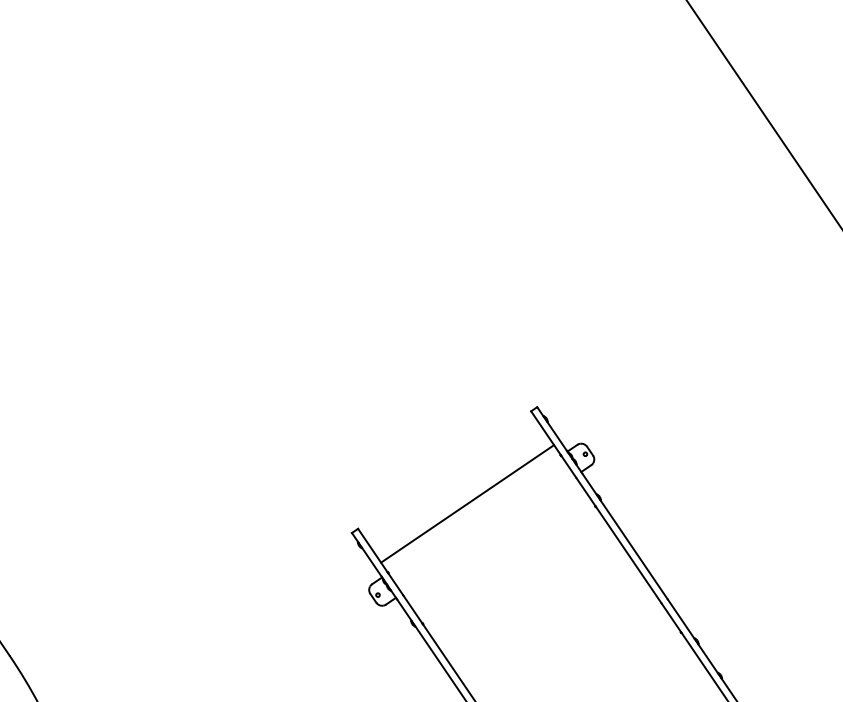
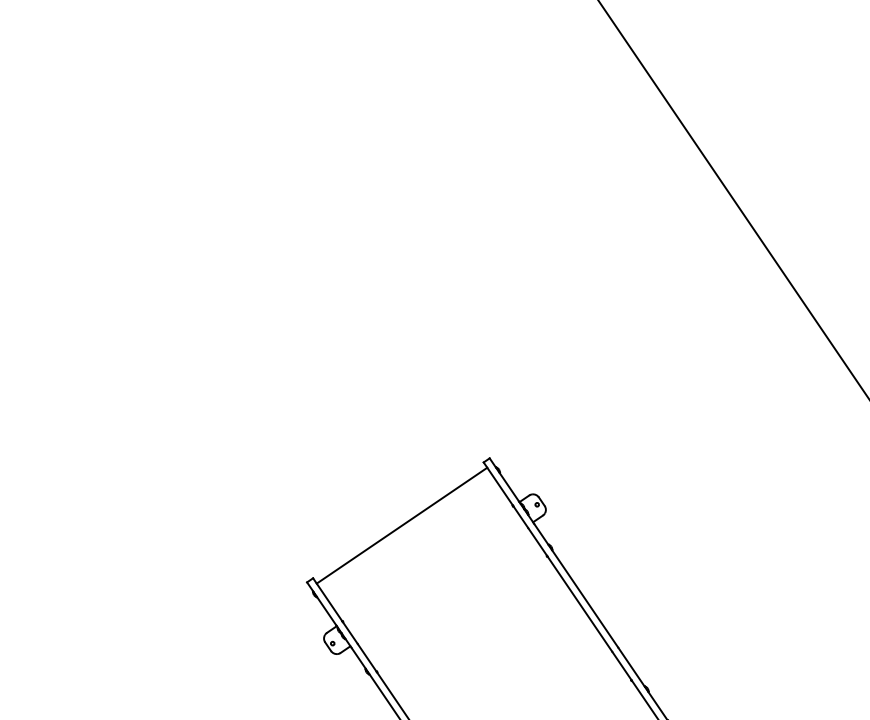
line: (467, 503) -> (401, 525), moved

